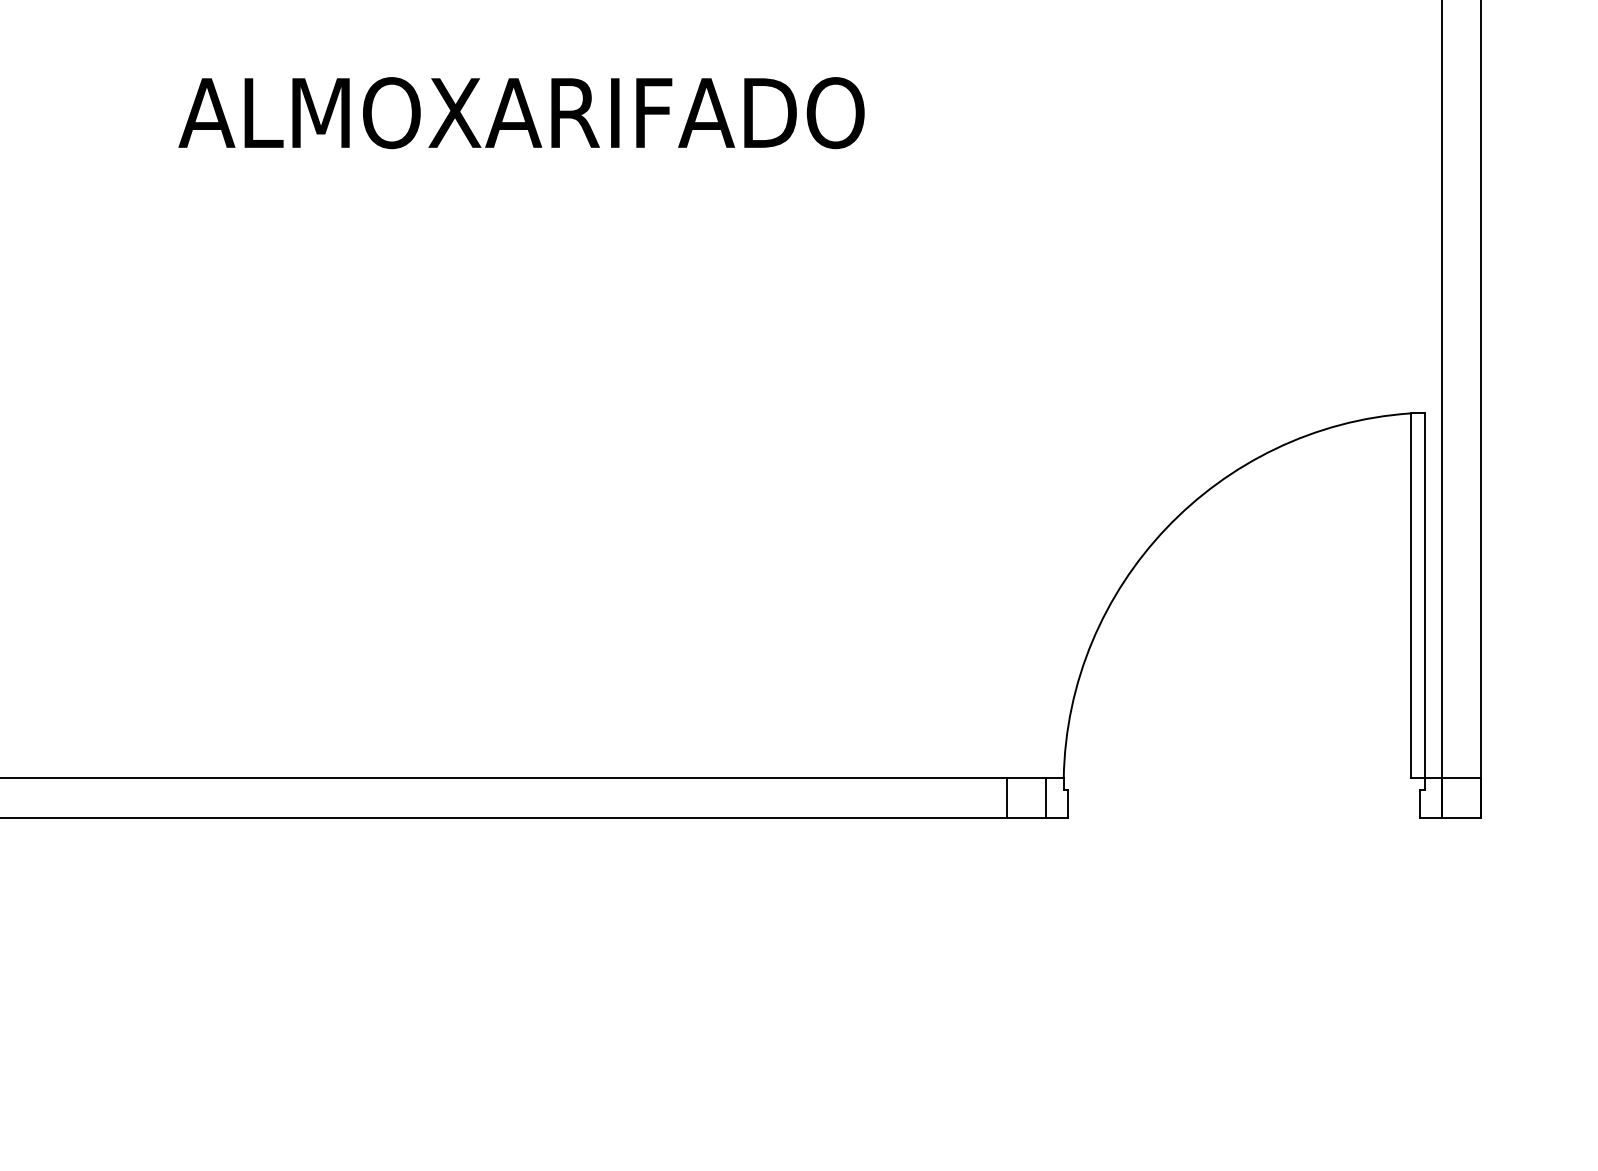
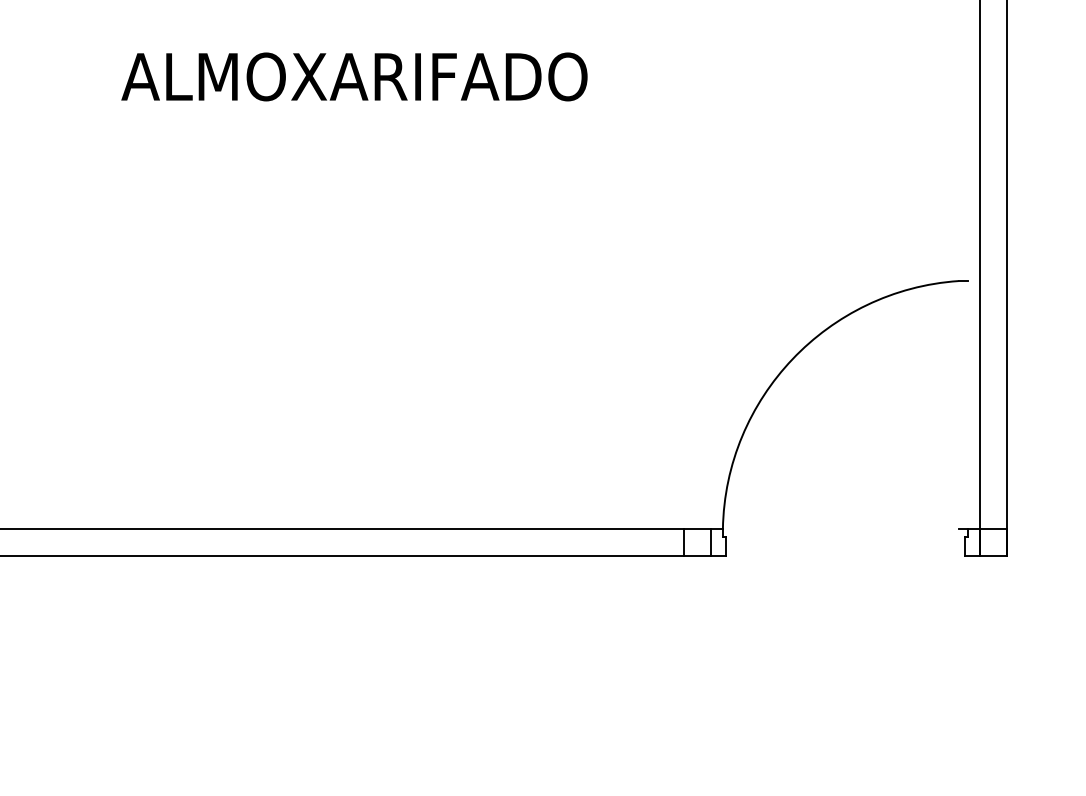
line: (1410, 596) -> (958, 405), removed
line: (1425, 596) -> (968, 405), removed

